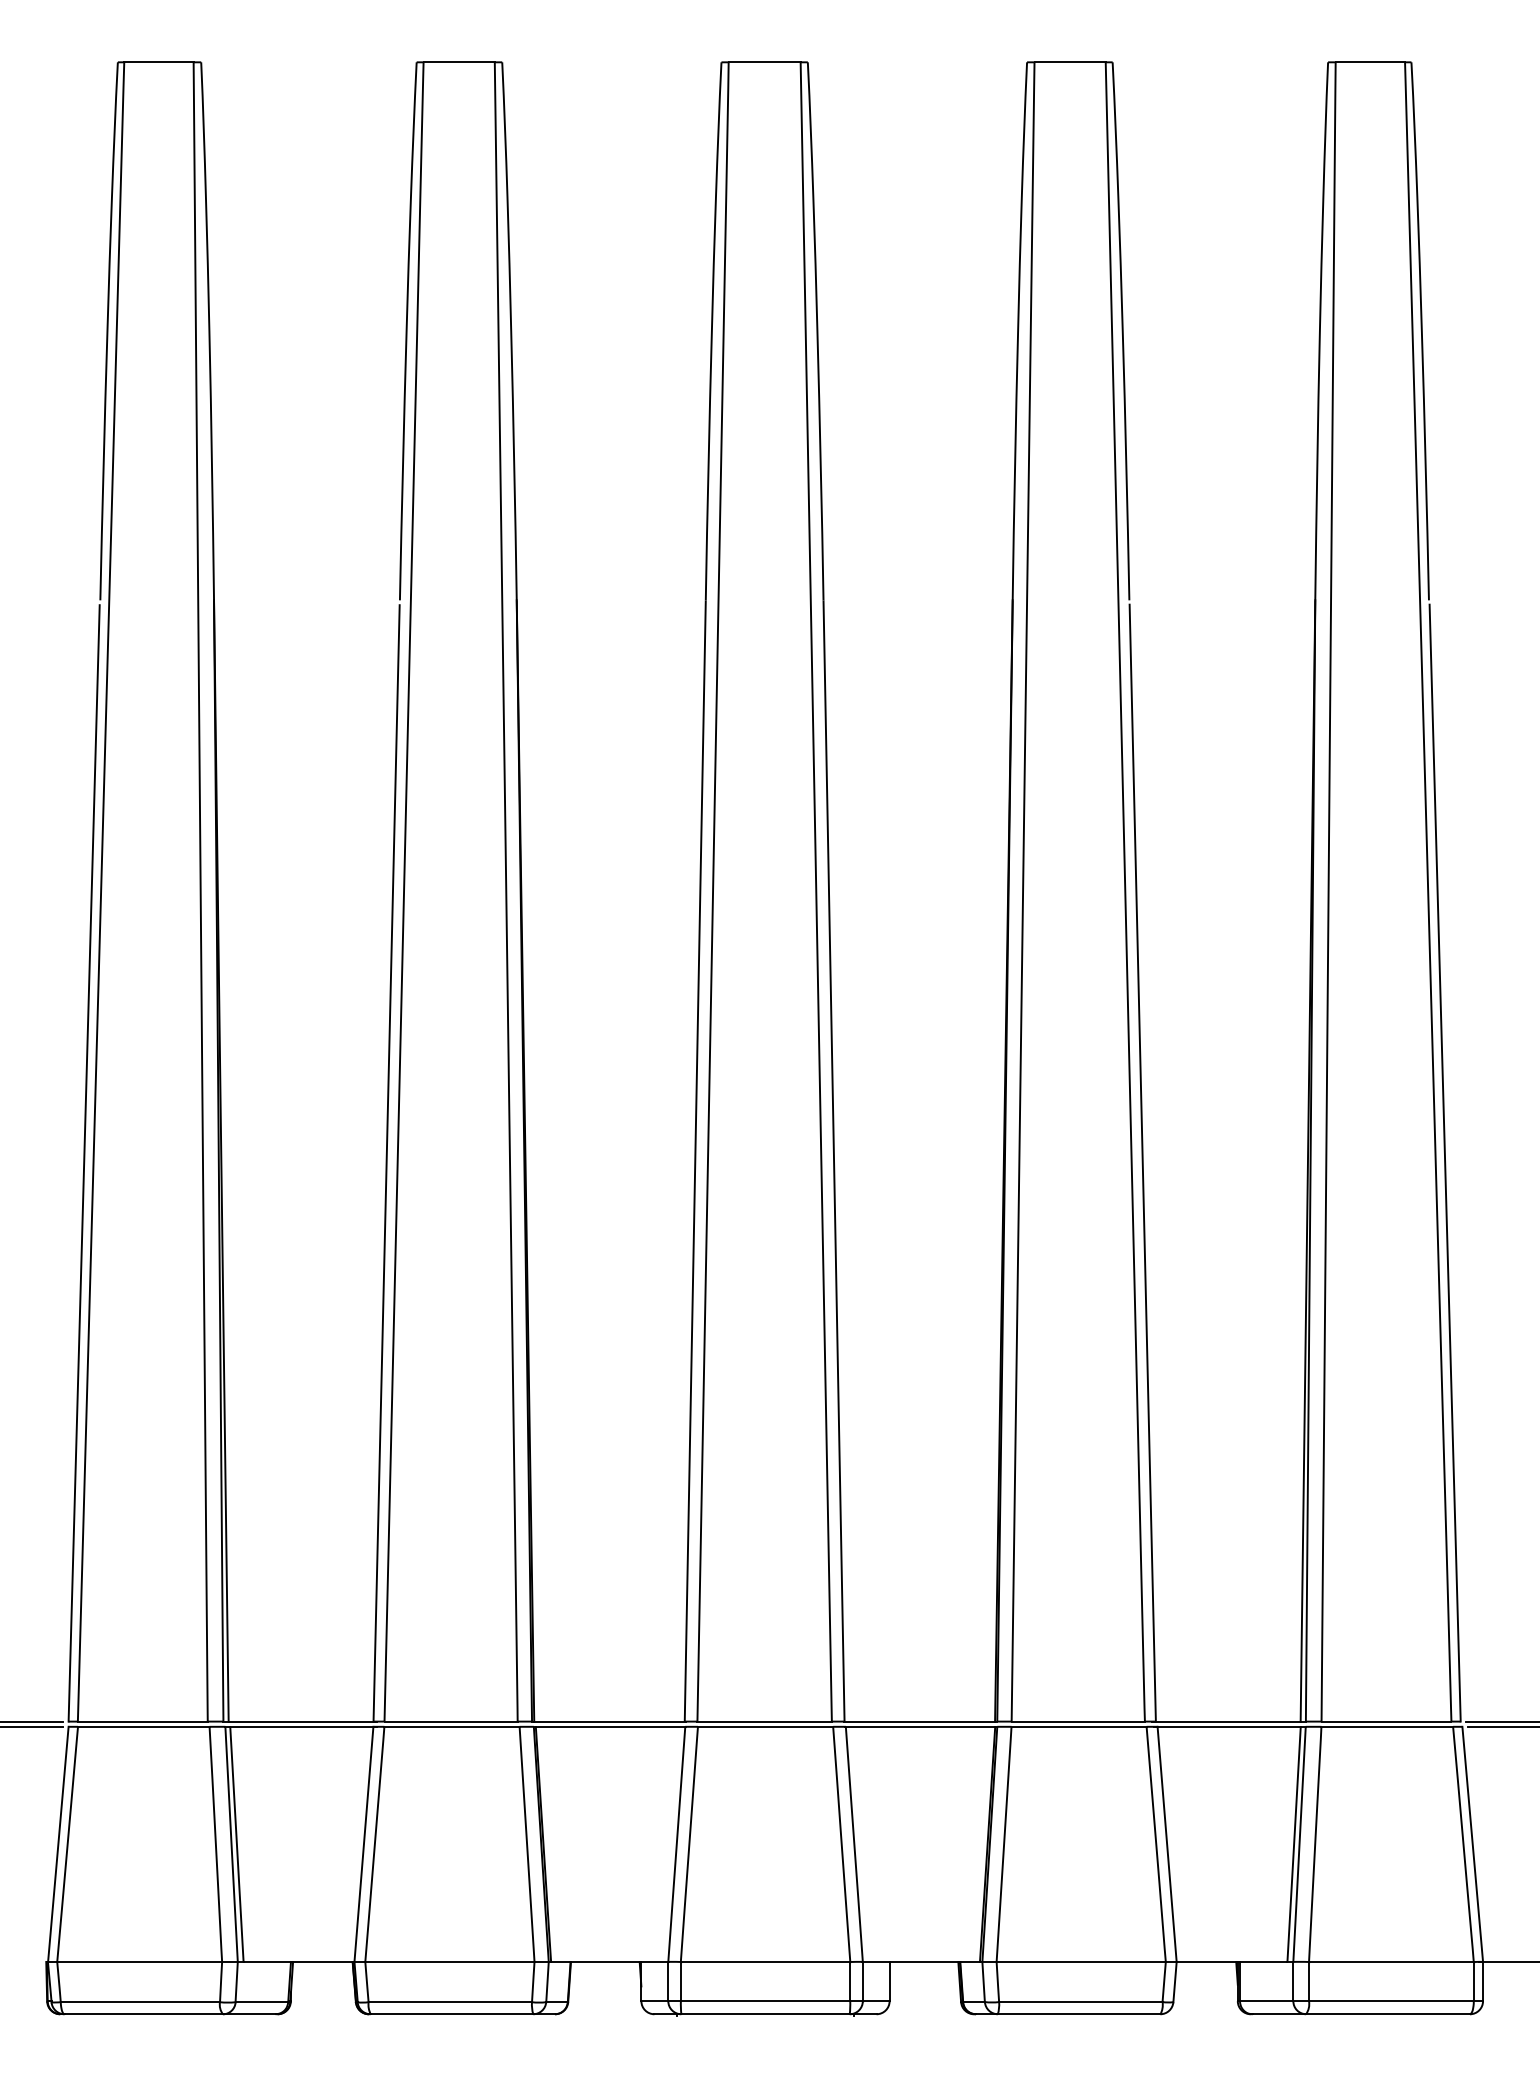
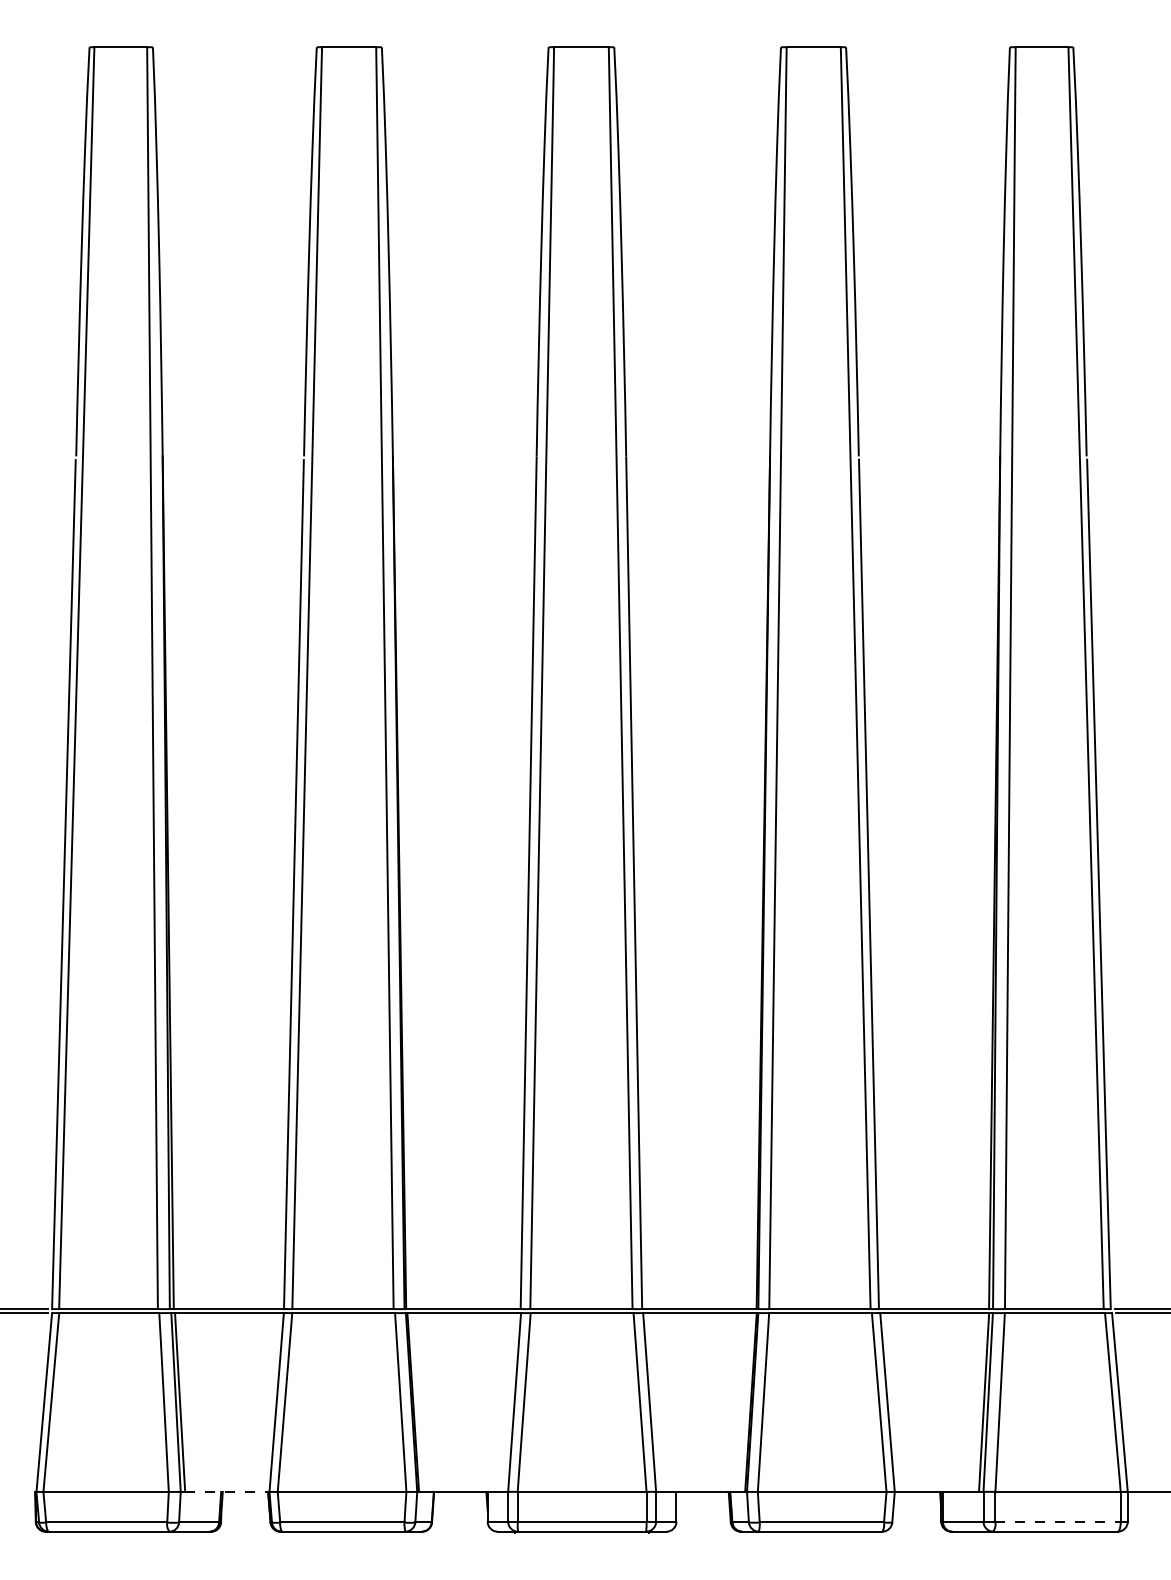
line: (298, 1961) -> (226, 1491), solid -> dashed
line: (1391, 2001) -> (1058, 1521), solid -> dashed

